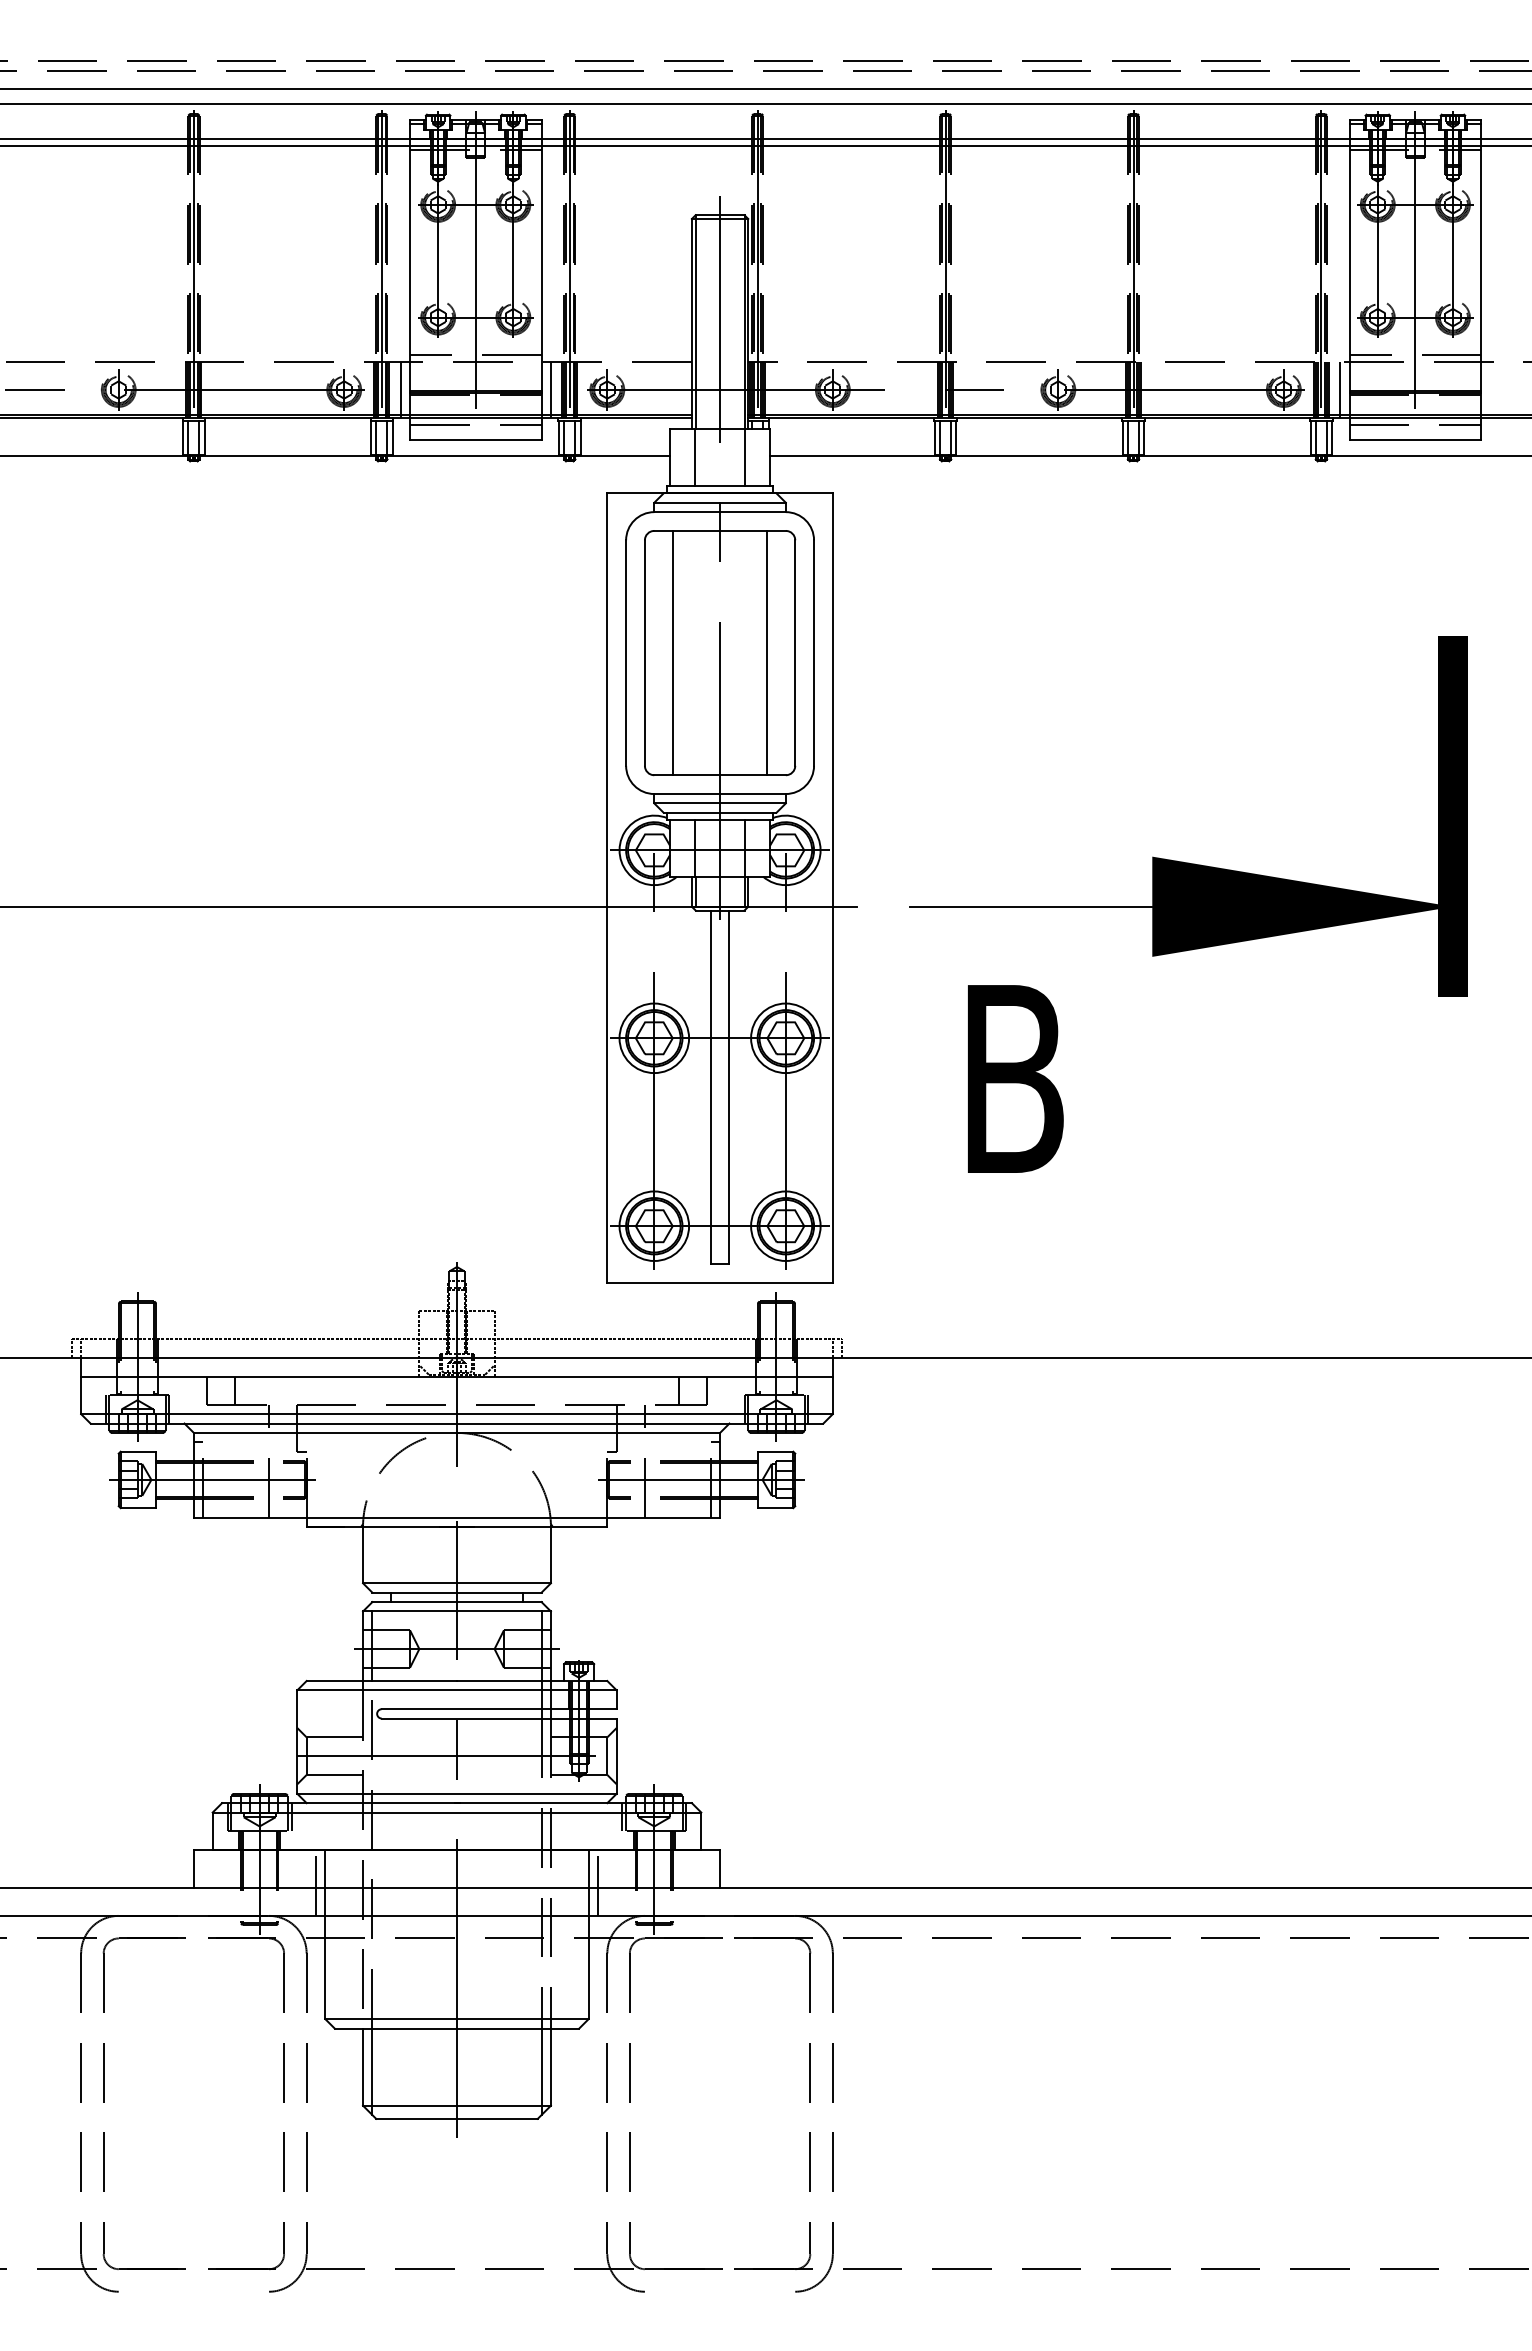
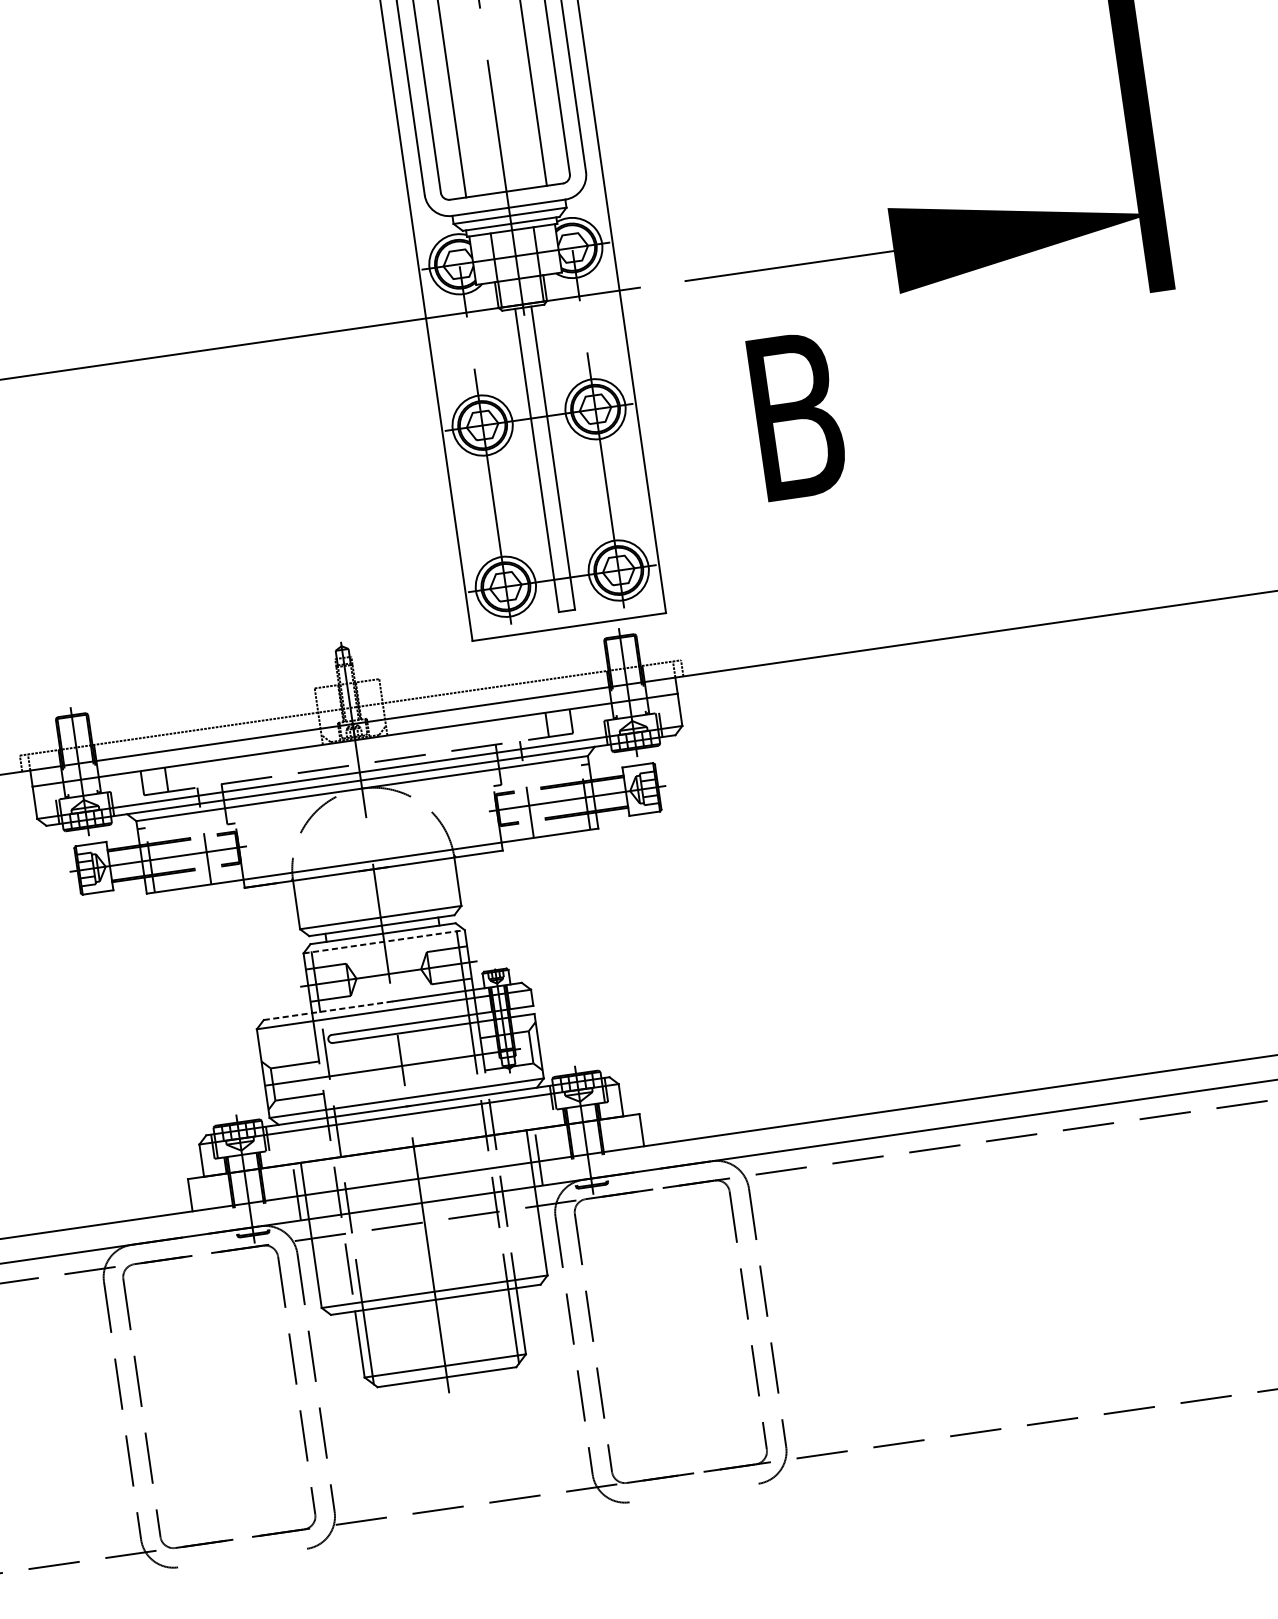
line: (457, 1611) -> (384, 941), solid -> dashed
line: (382, 1681) -> (328, 1011), solid -> dashed

